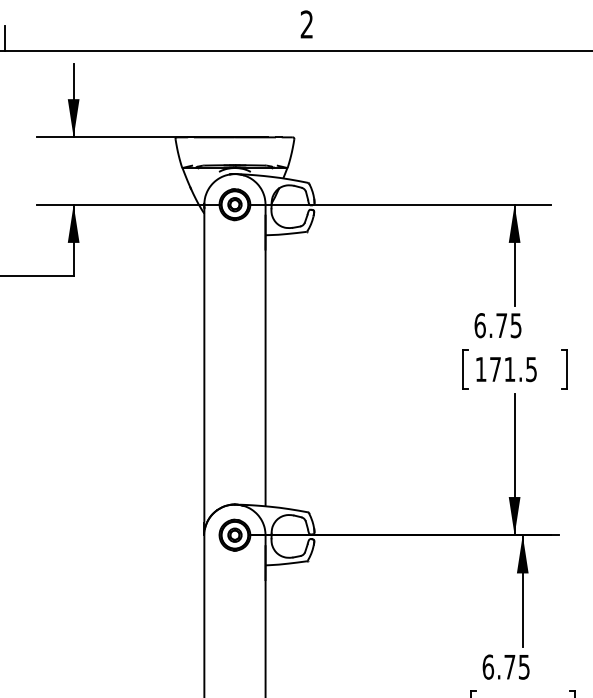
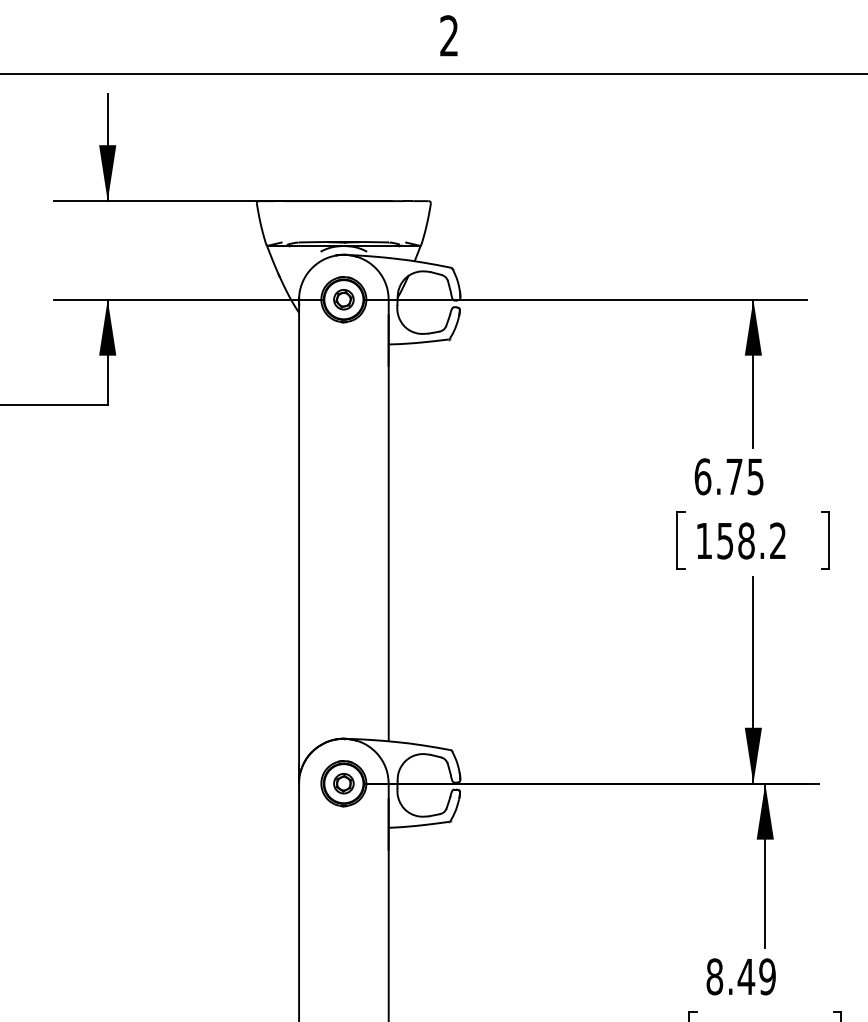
line: (5, 37) -> (7, 54), removed
text: (513, 369) -> (751, 541), 171.5 -> 158.2
text: (505, 666) -> (740, 975), 6.75 -> 8.49

